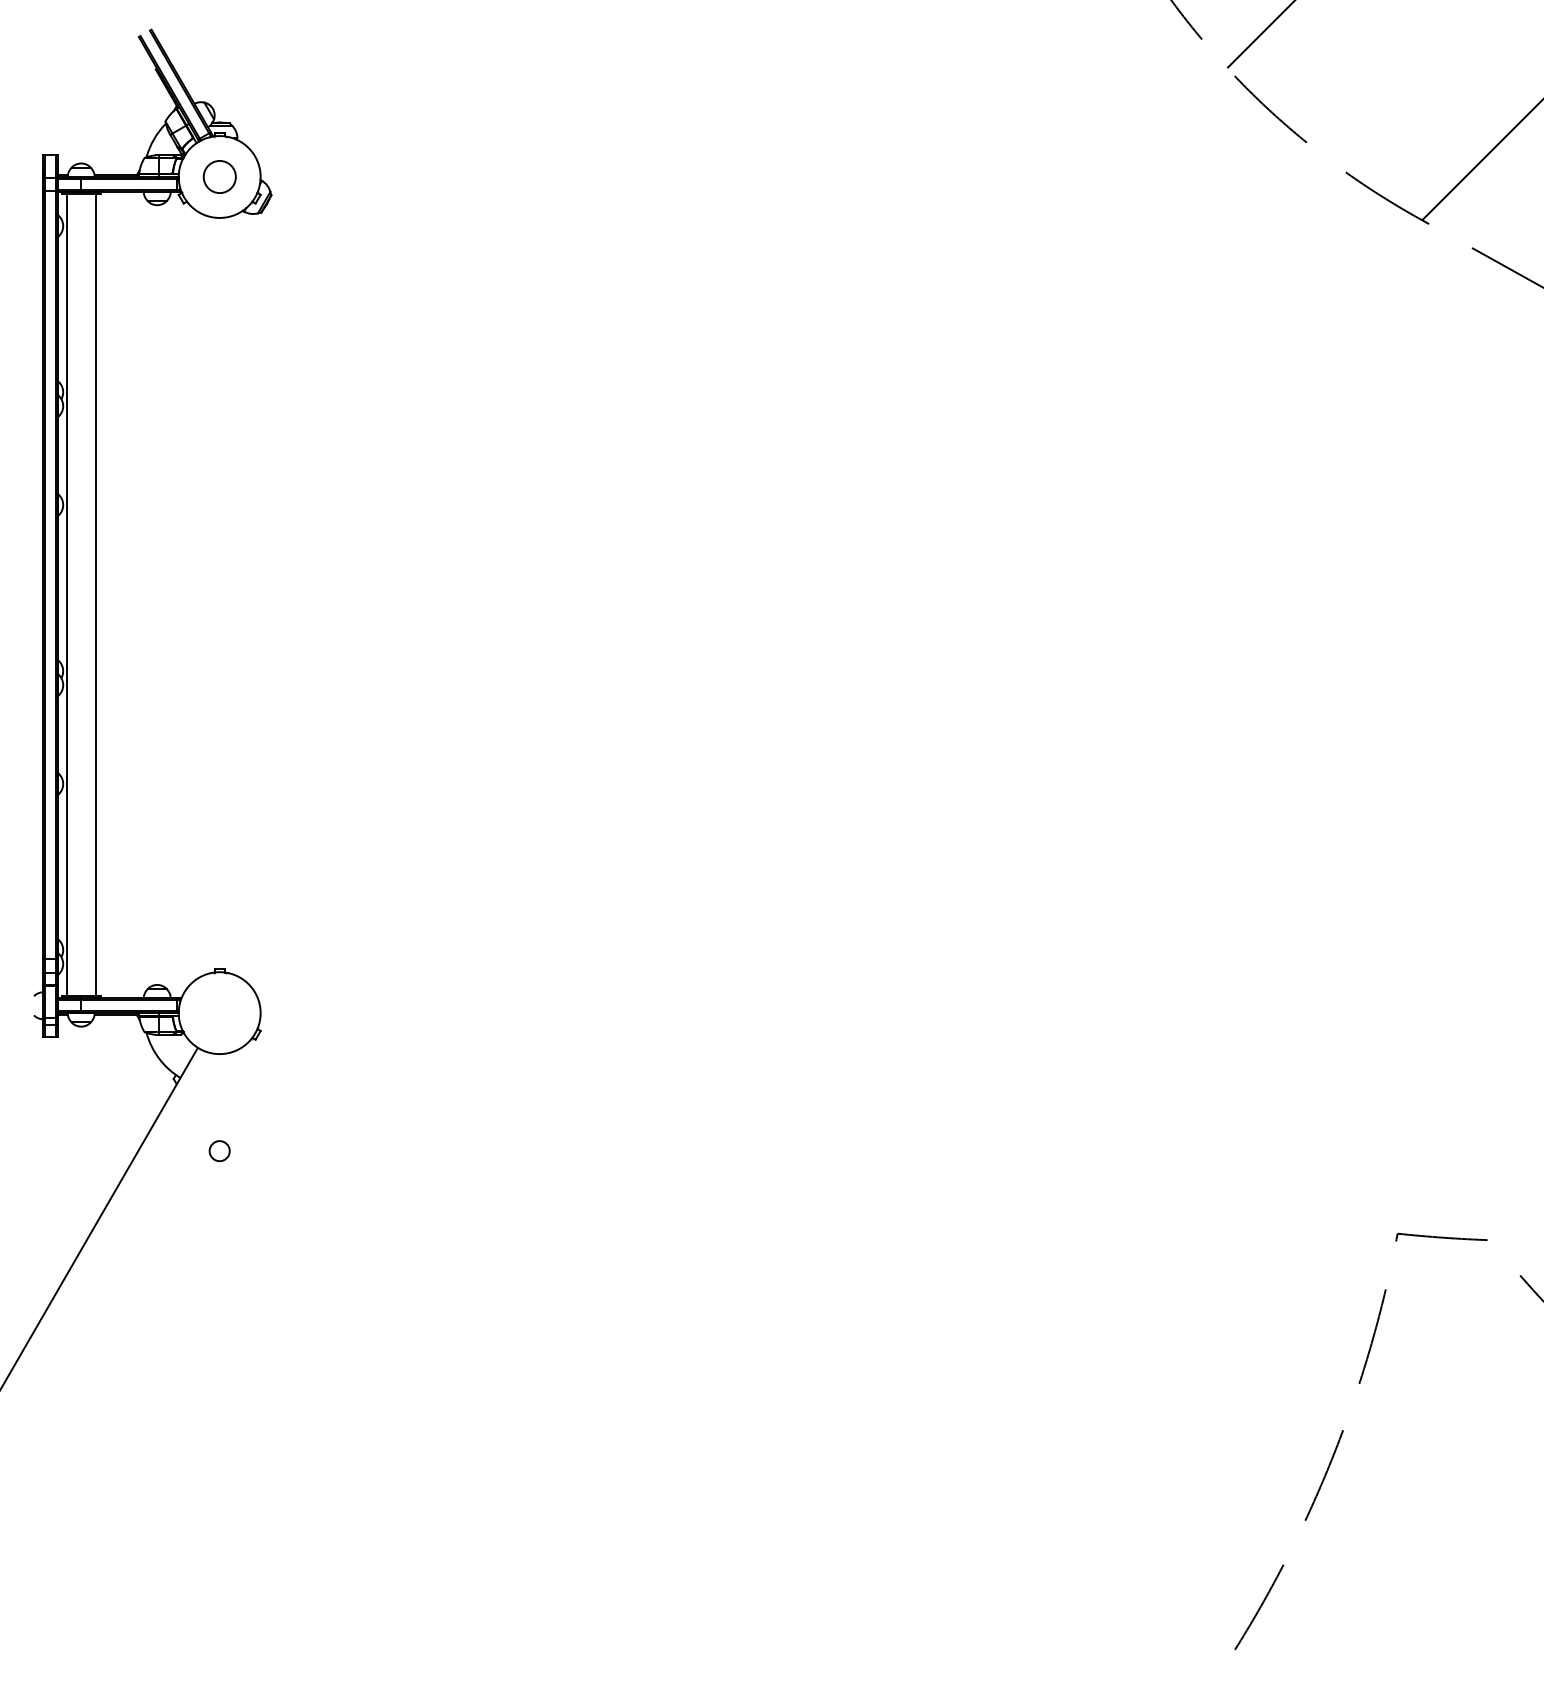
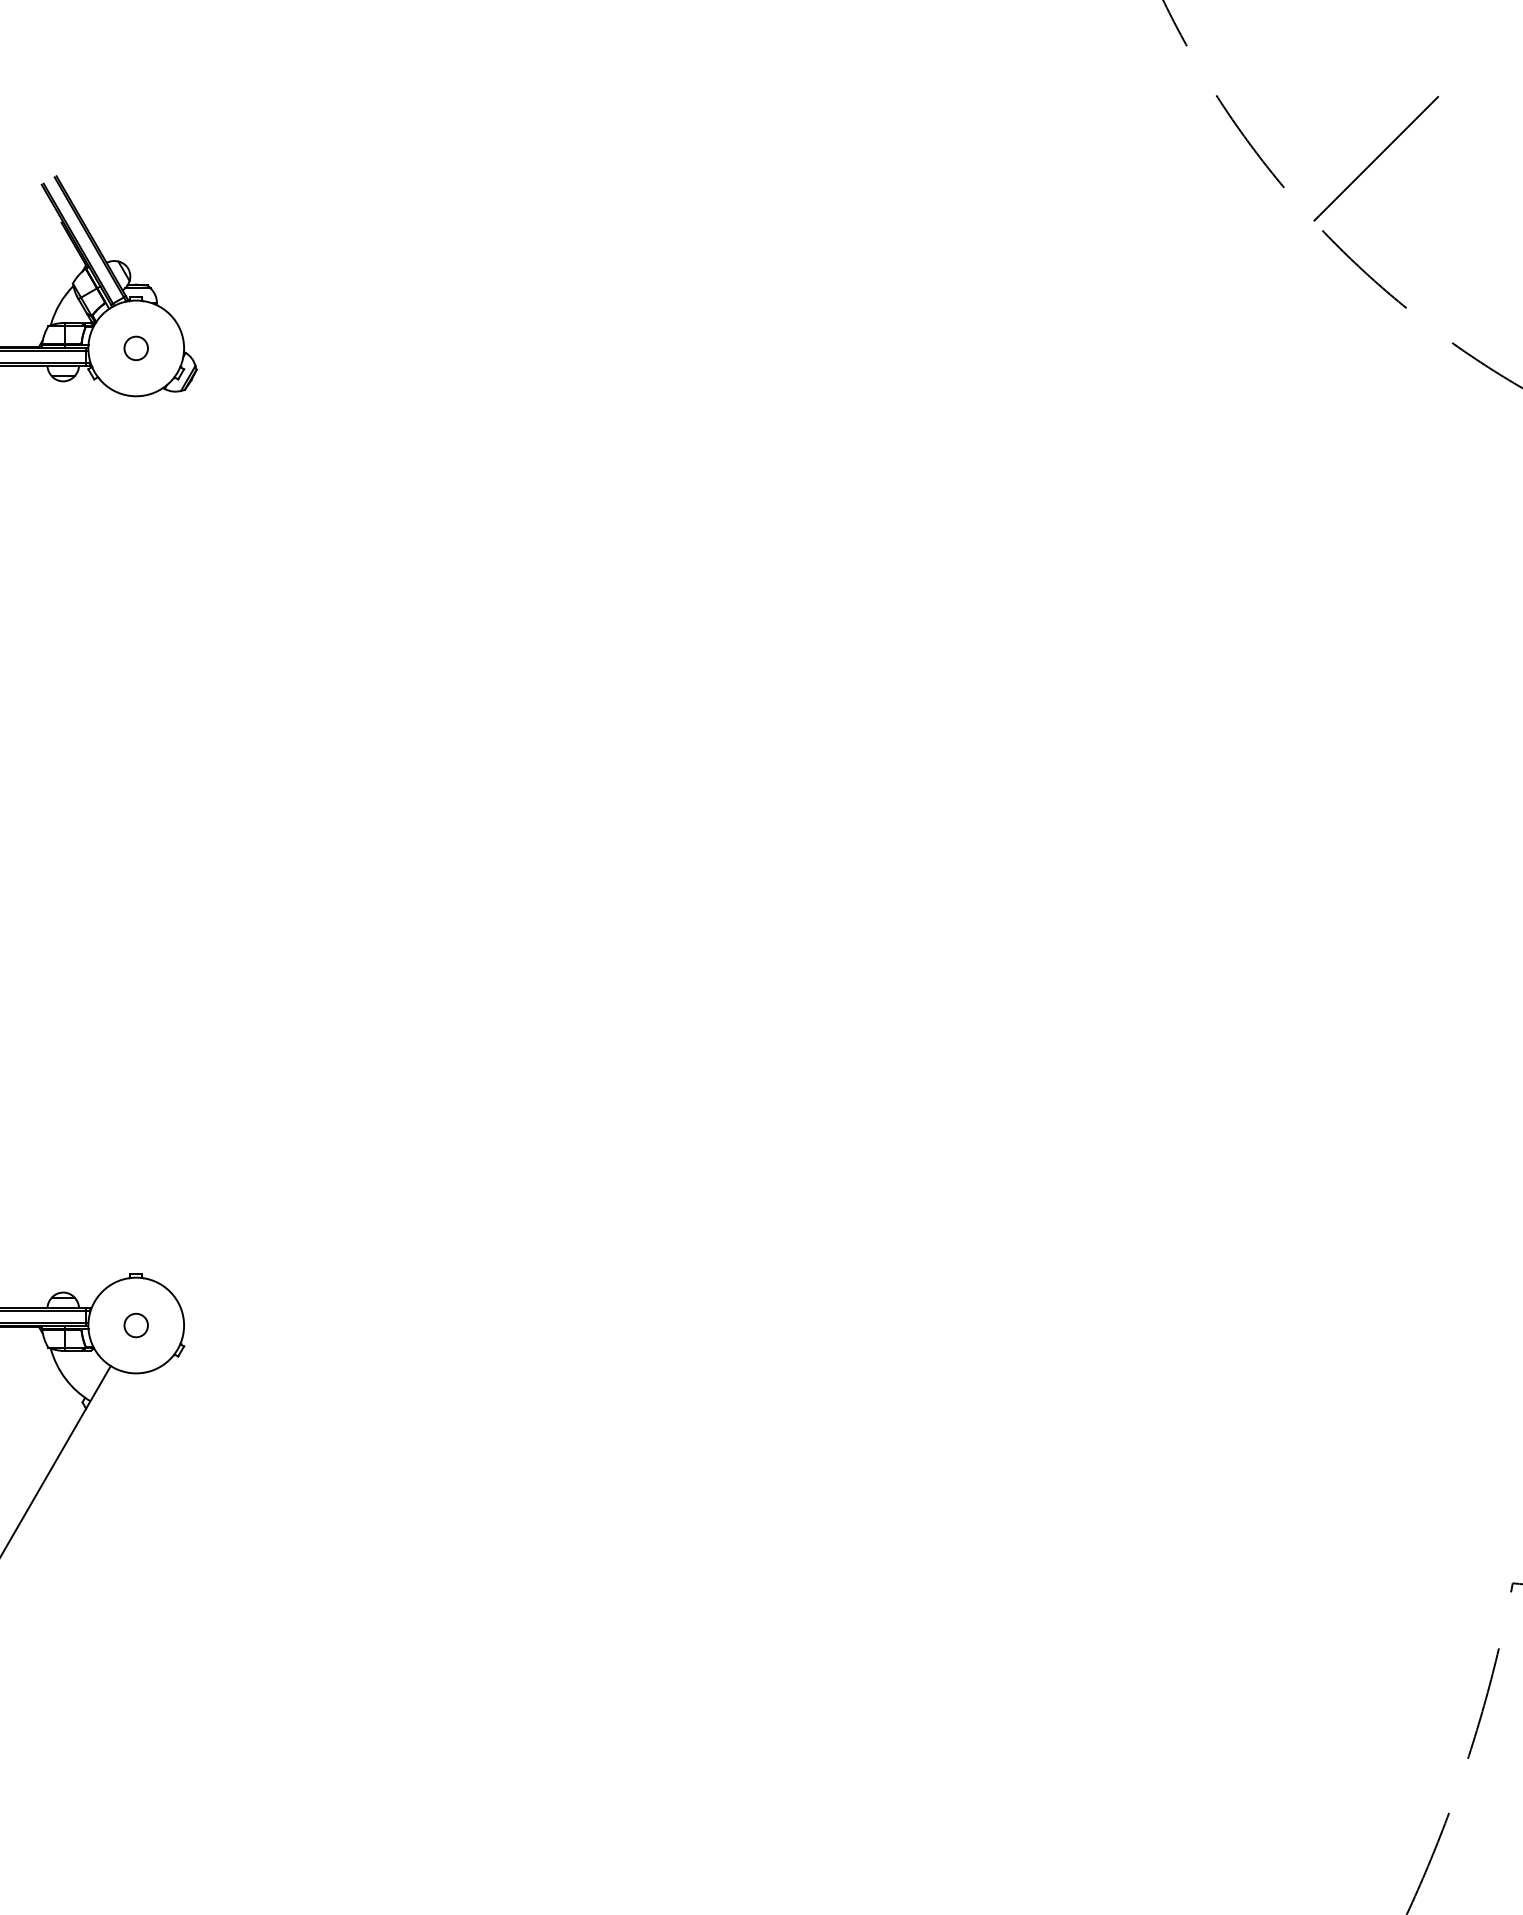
circle: (219, 176) -> (136, 347), size x0.62
circle: (219, 1151) -> (136, 1325), moved

